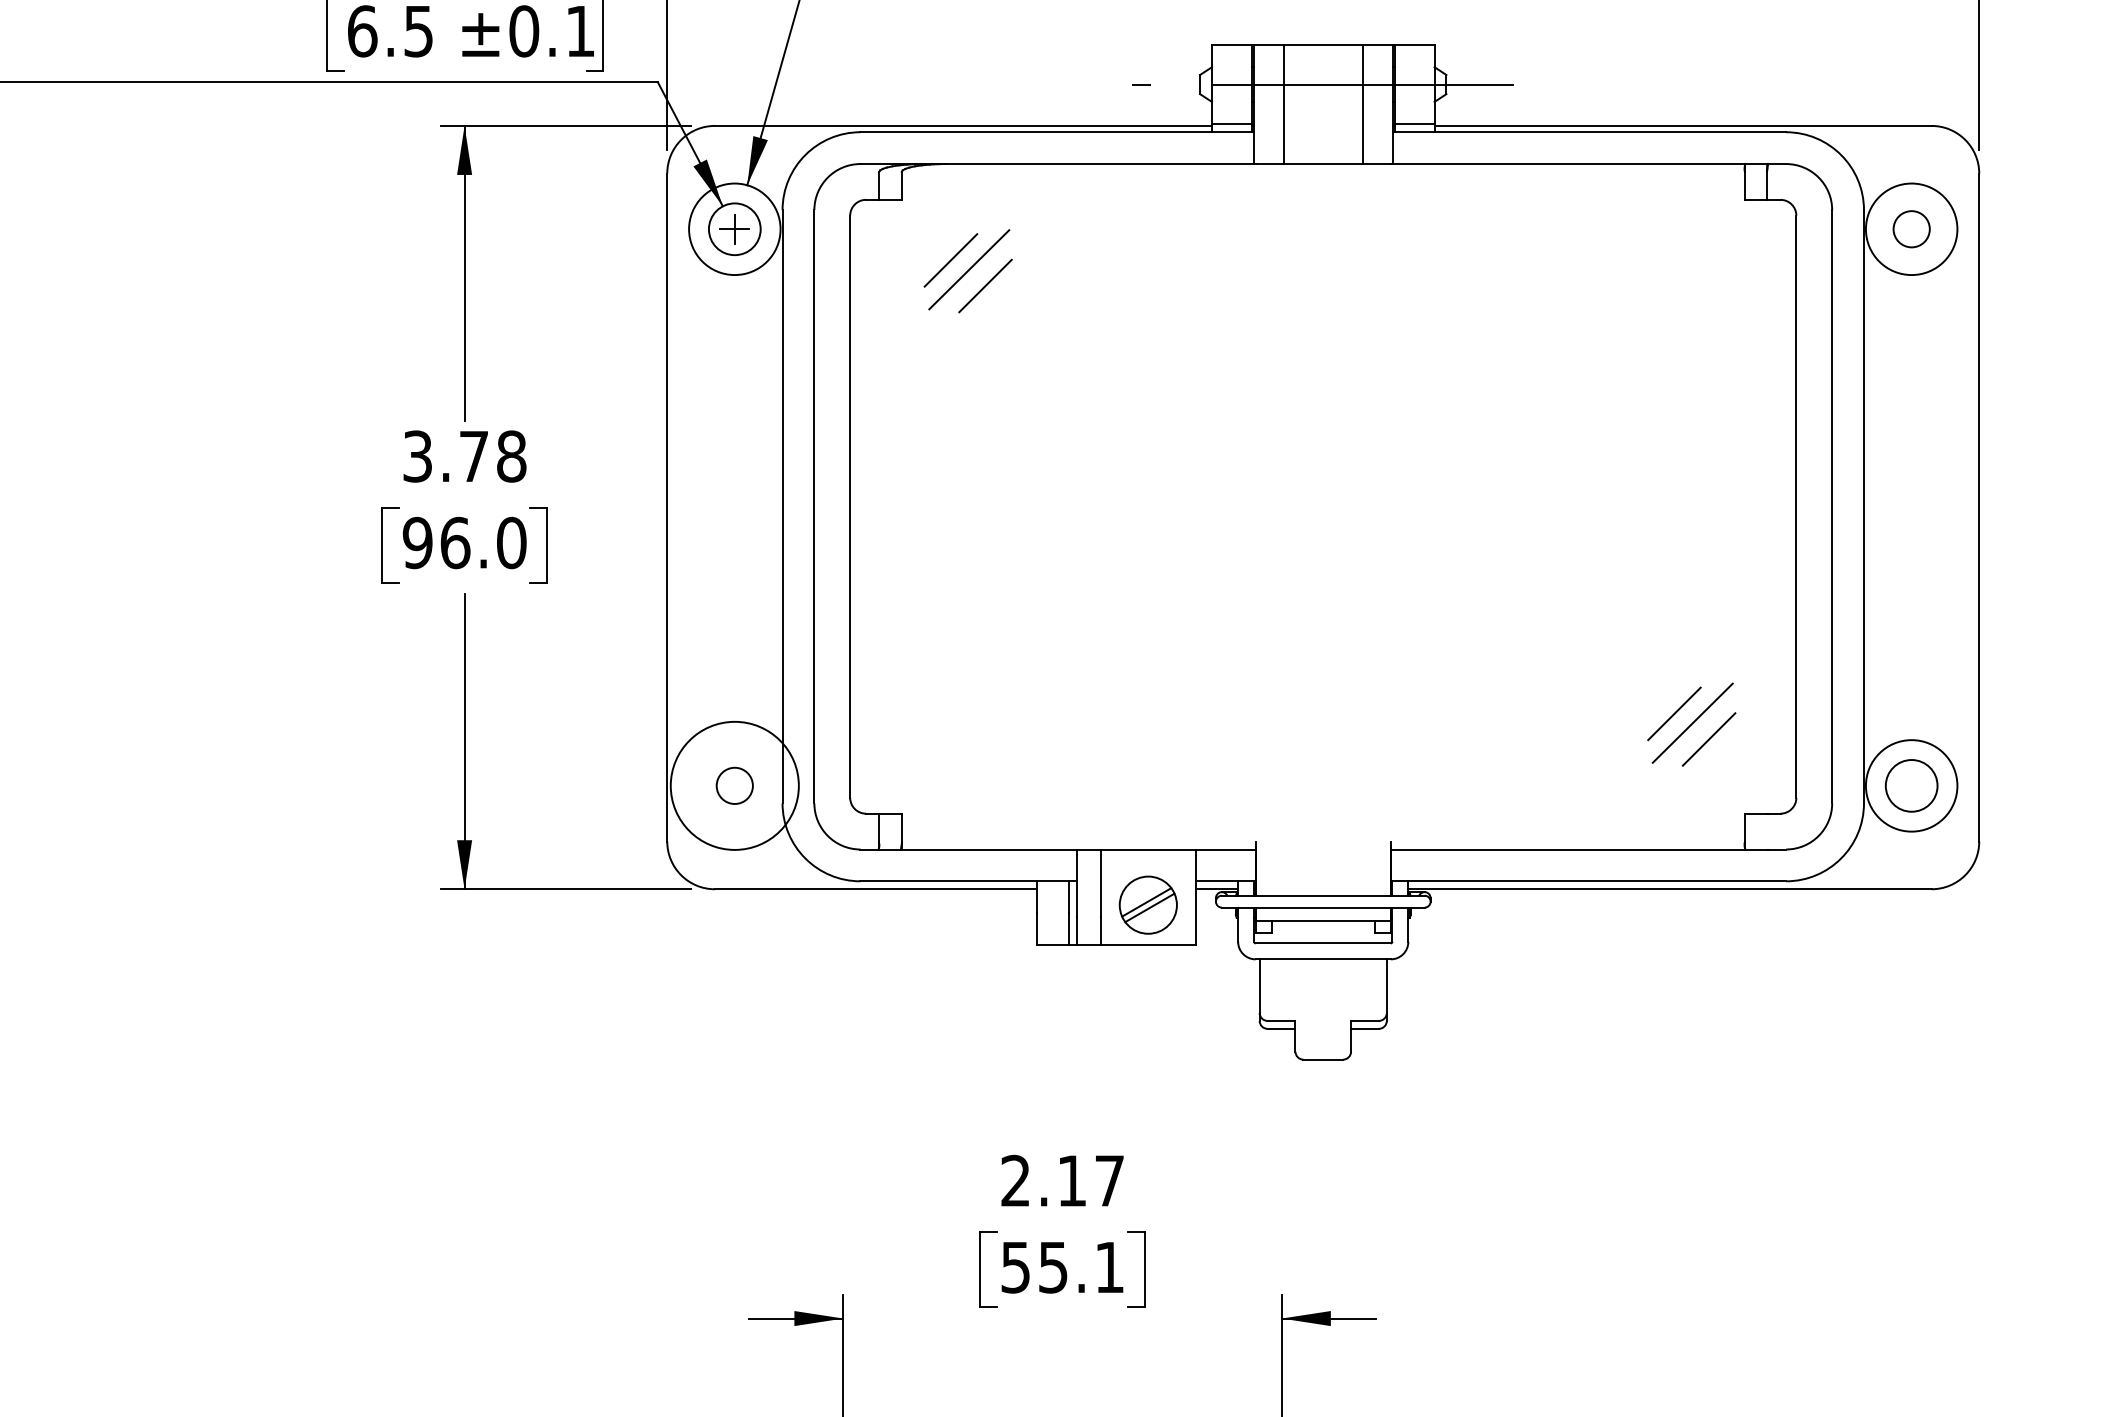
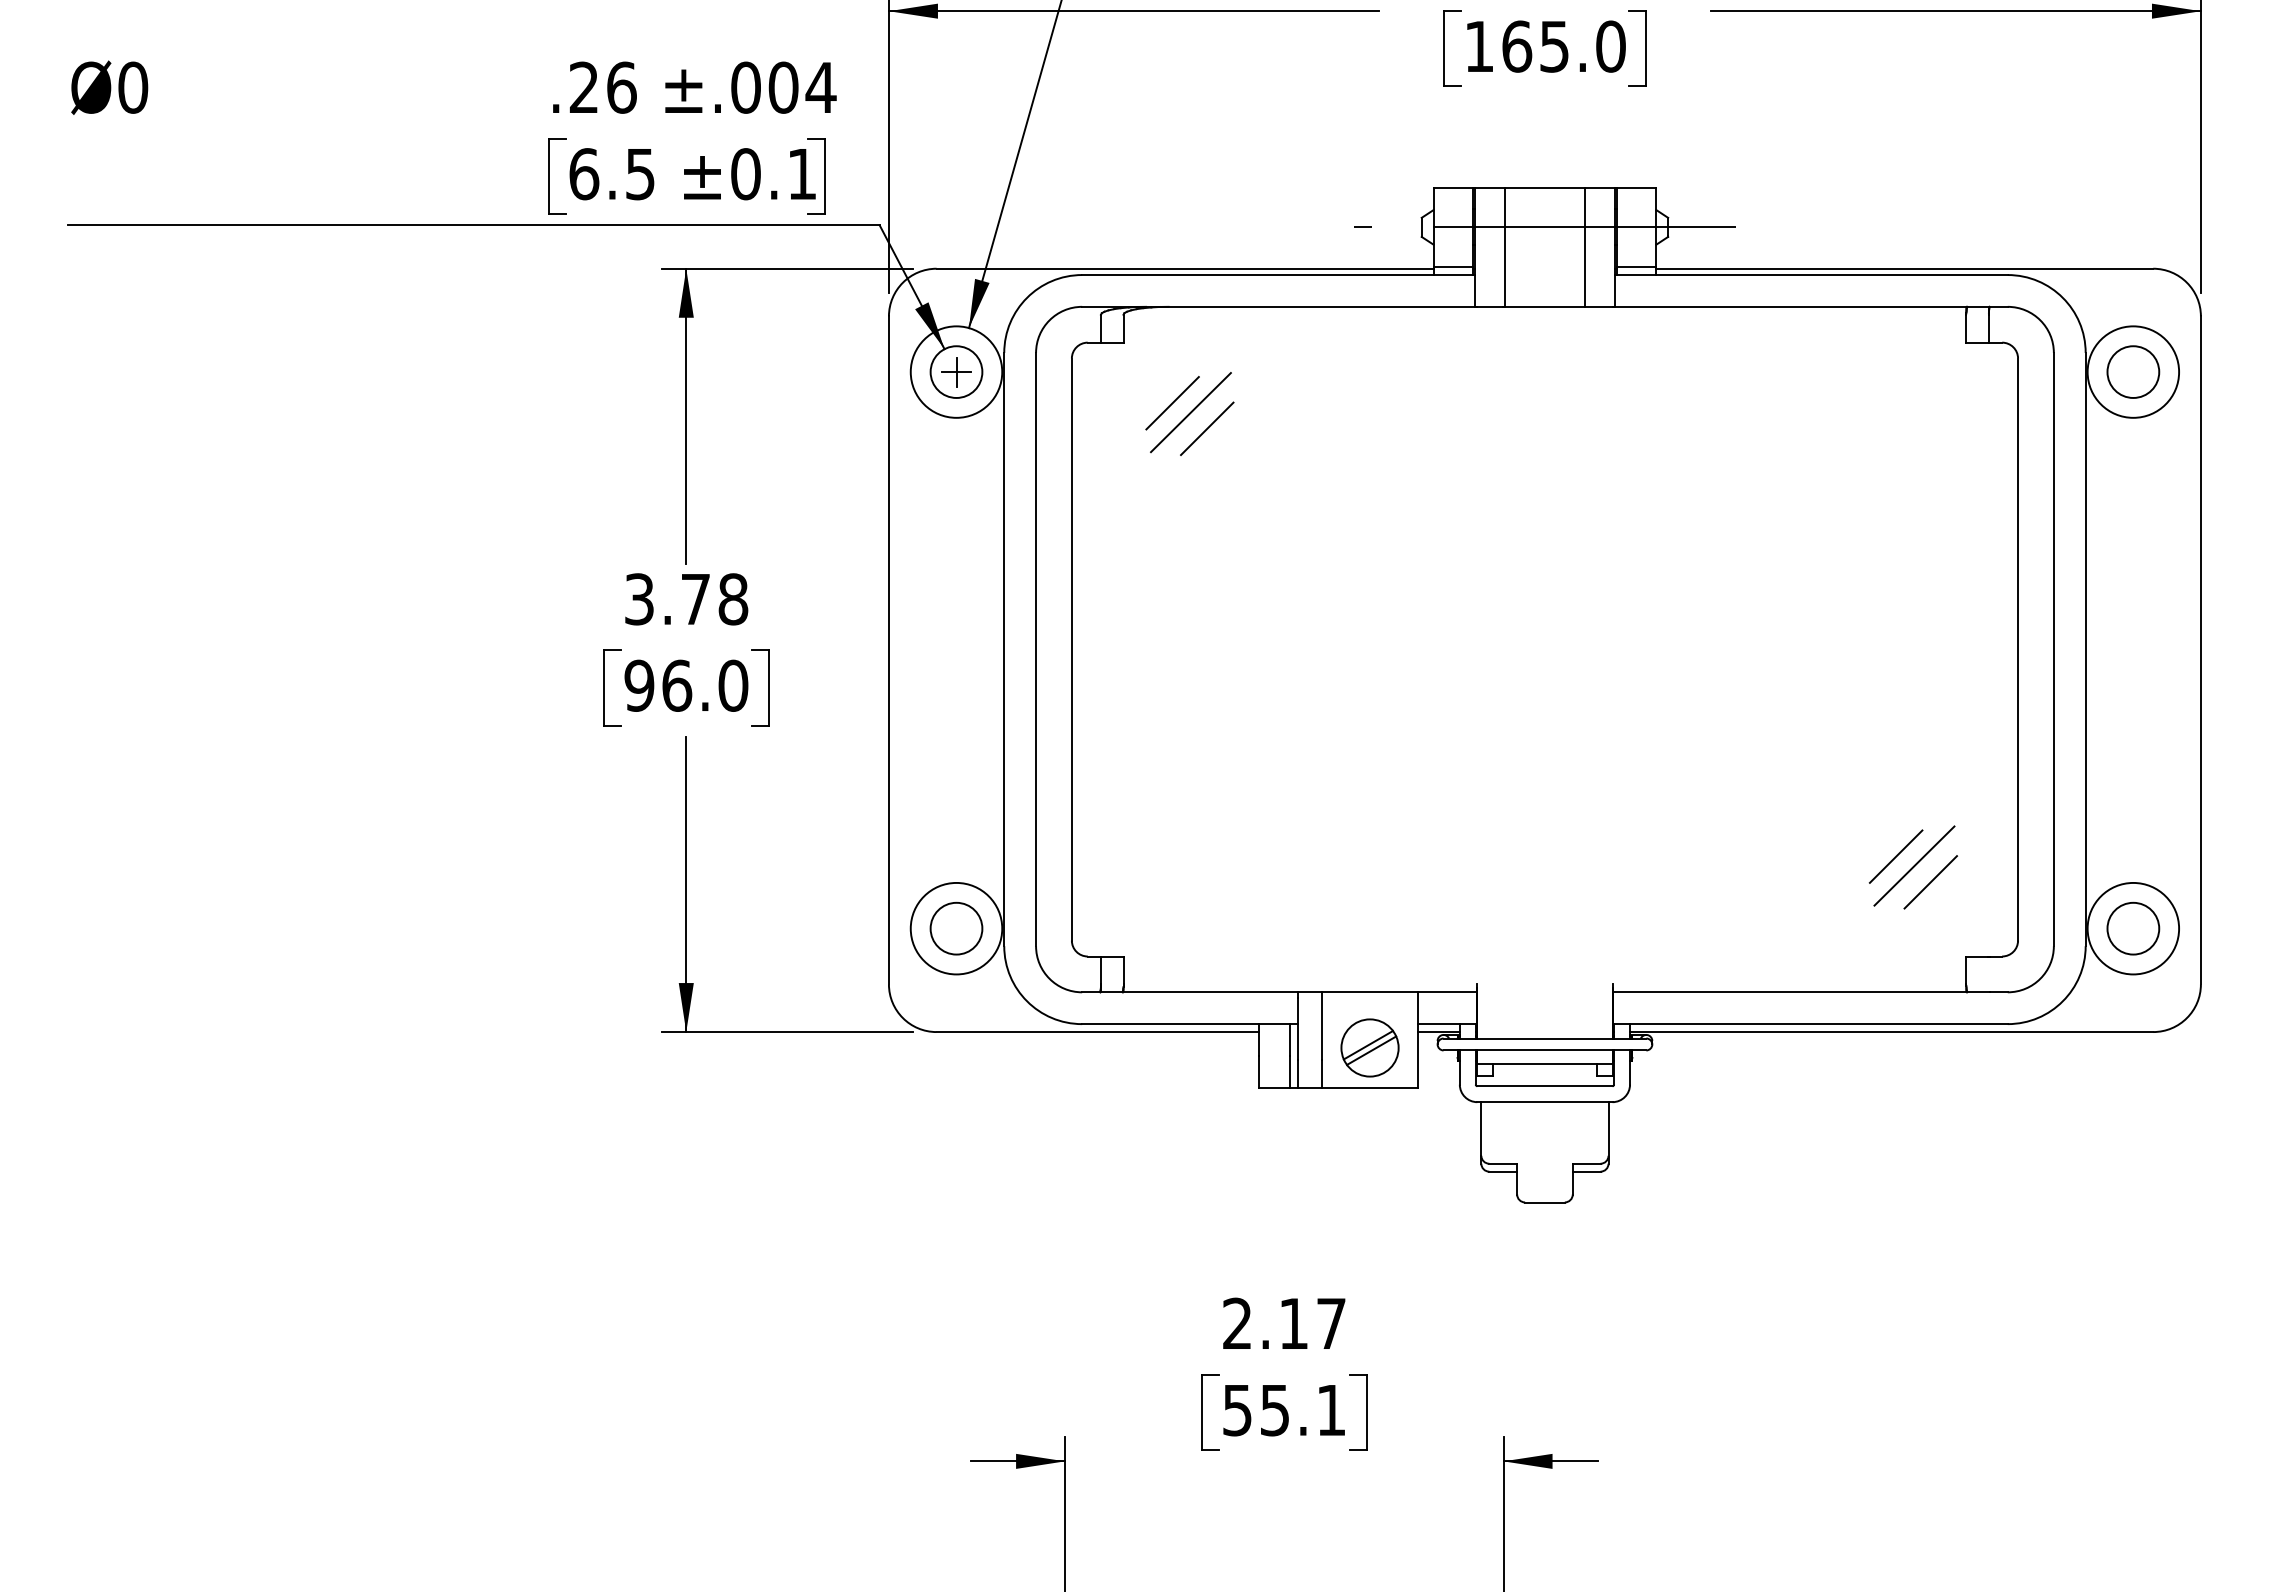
circle: (1911, 228) -> (2133, 371), size x1.43
circle: (734, 785) -> (956, 928), size x0.71
circle: (734, 785) -> (956, 928), size x1.43

